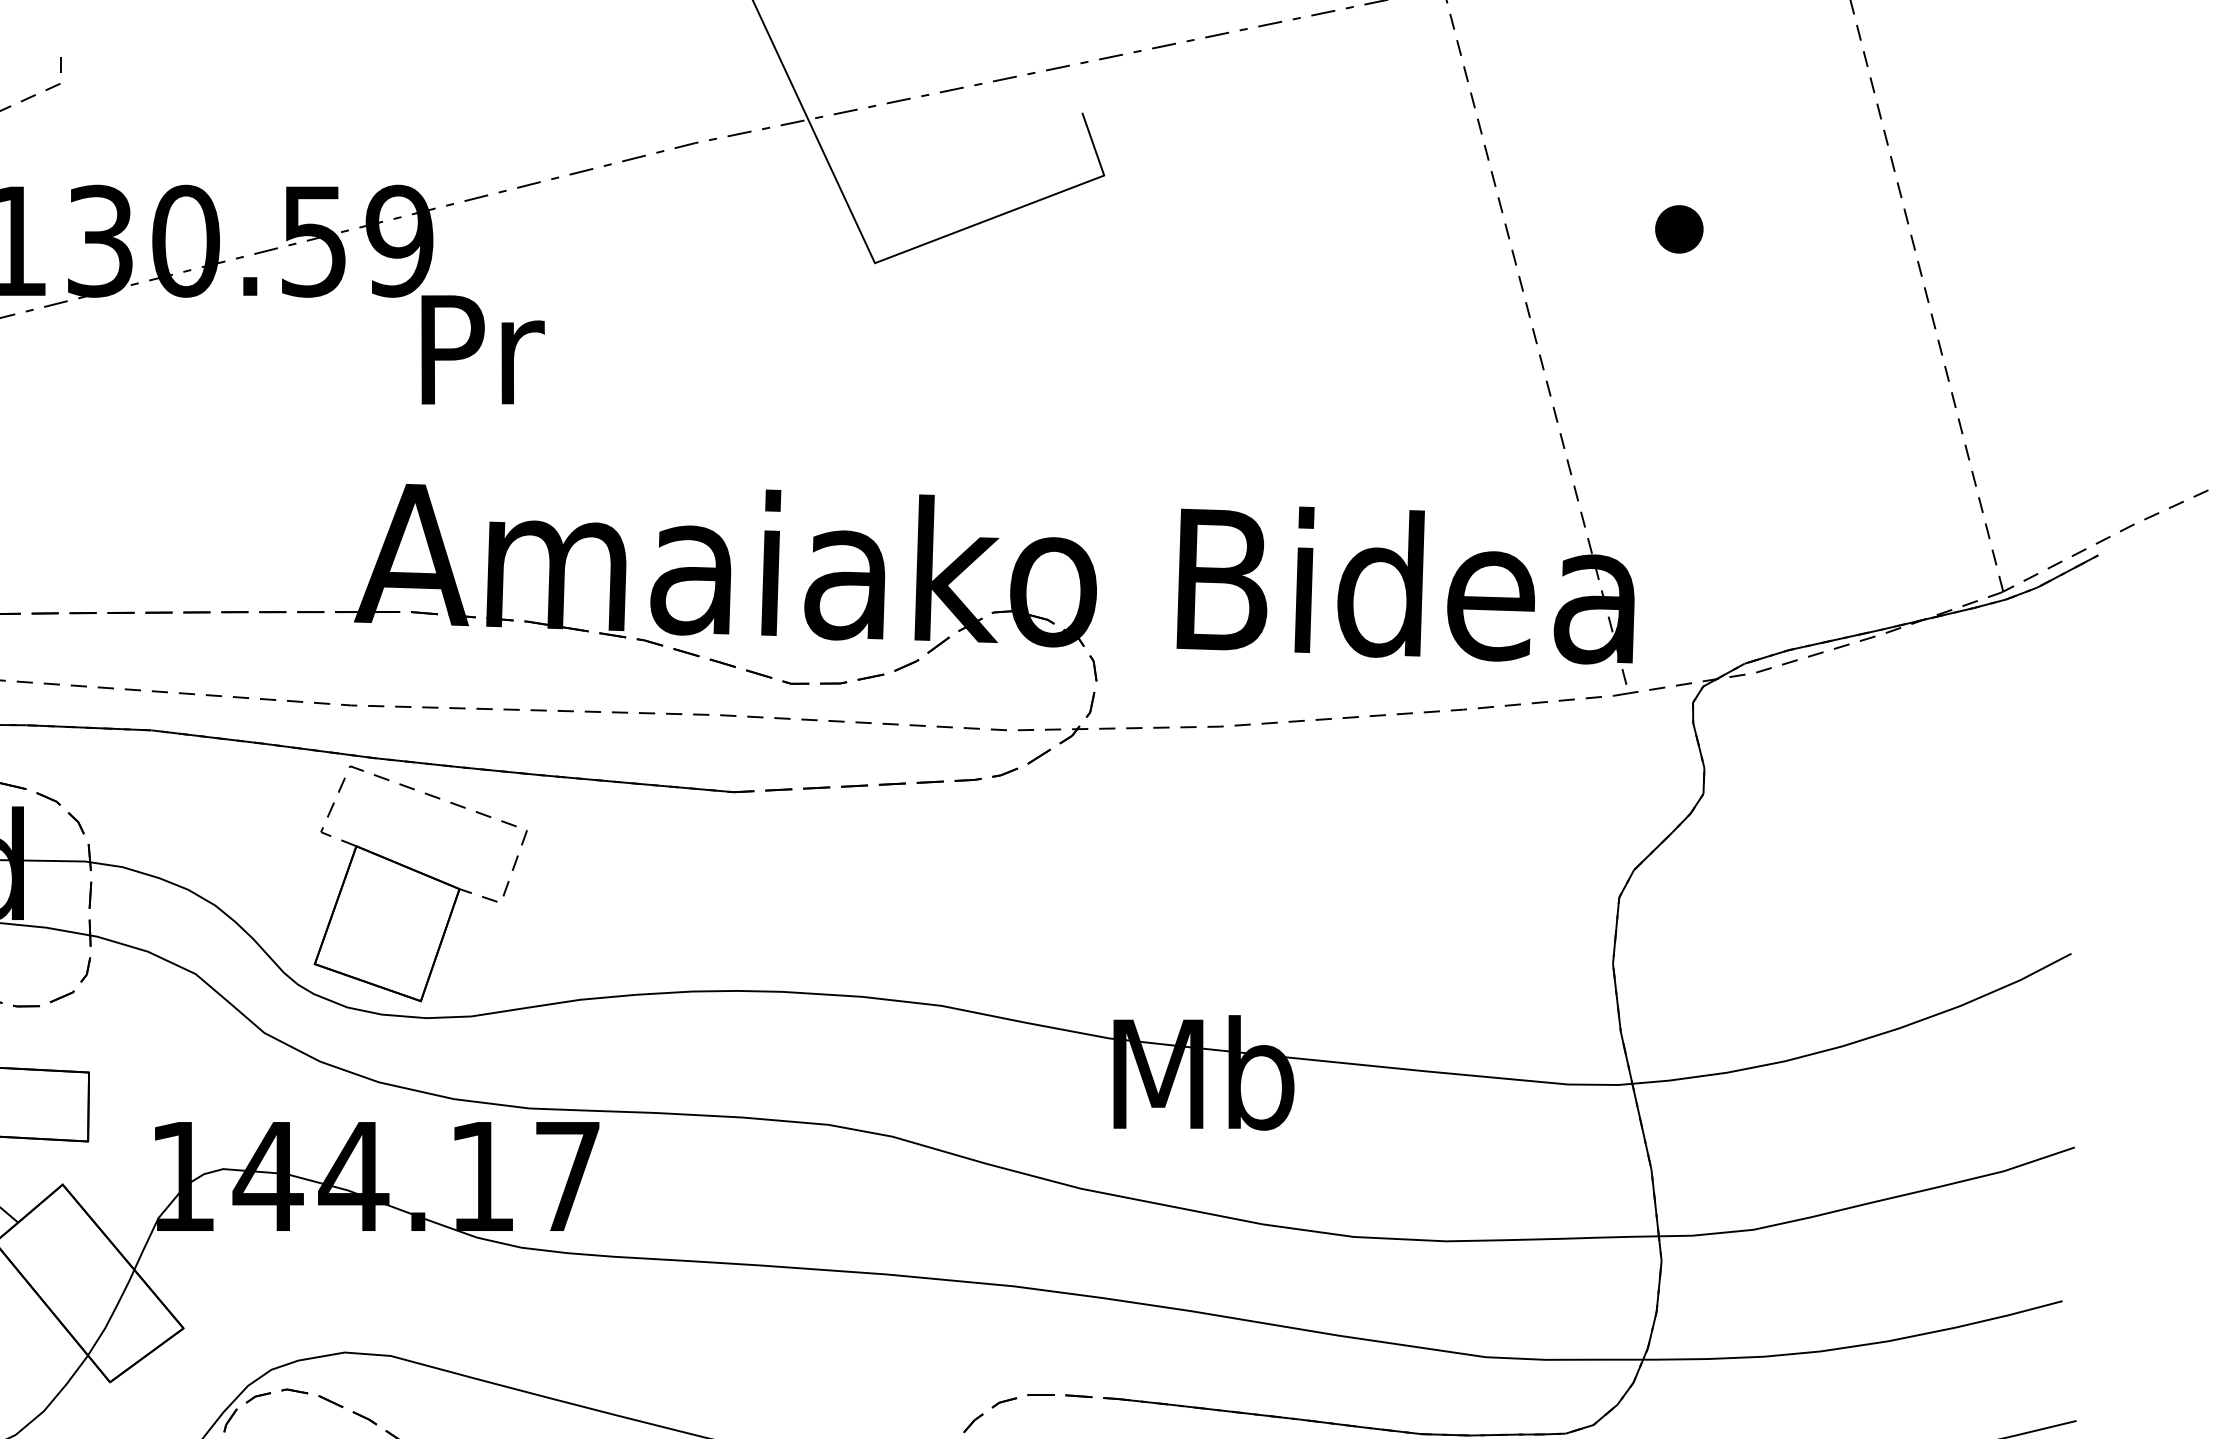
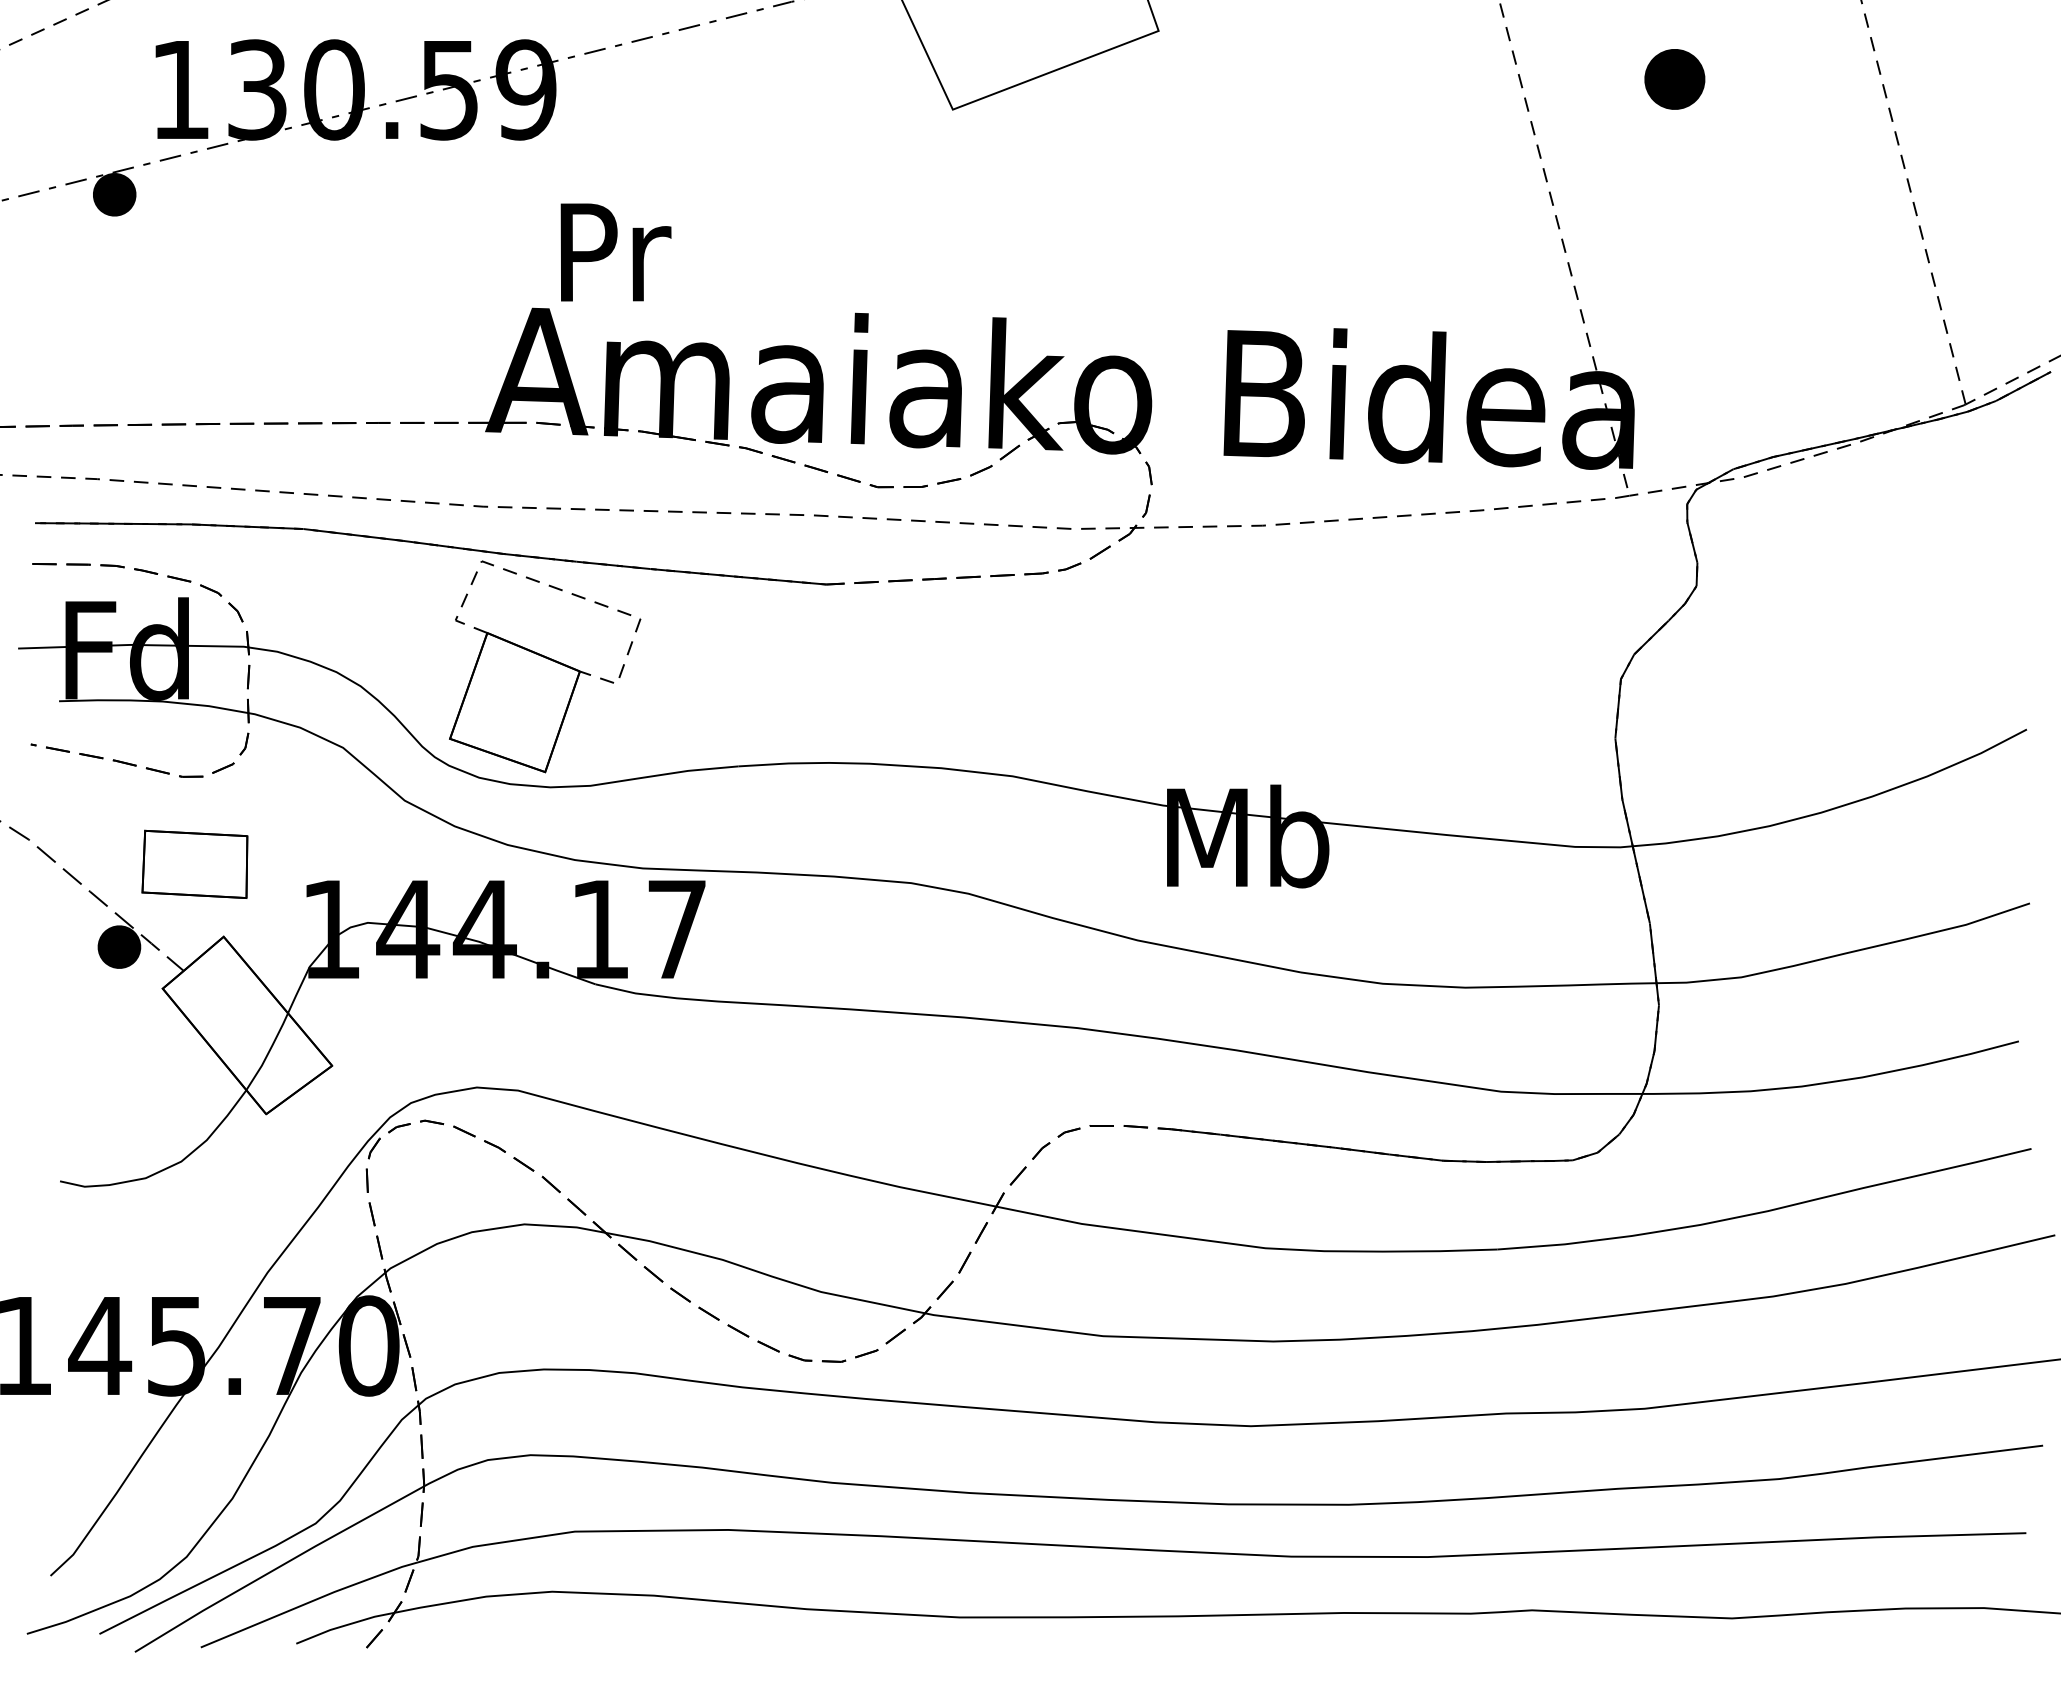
part: (1678, 228) -> (1674, 78), size x1.4
text: (482, 349) -> (615, 252), moved

